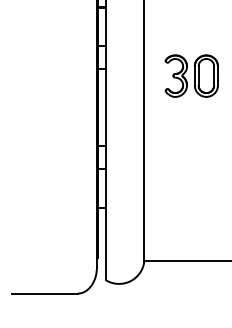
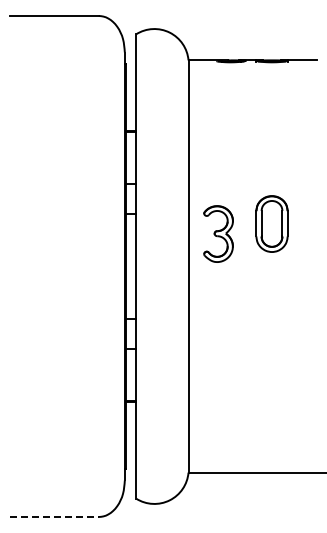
part: (176, 75) -> (218, 233), moved
line: (44, 293) -> (54, 517), solid -> dashed

